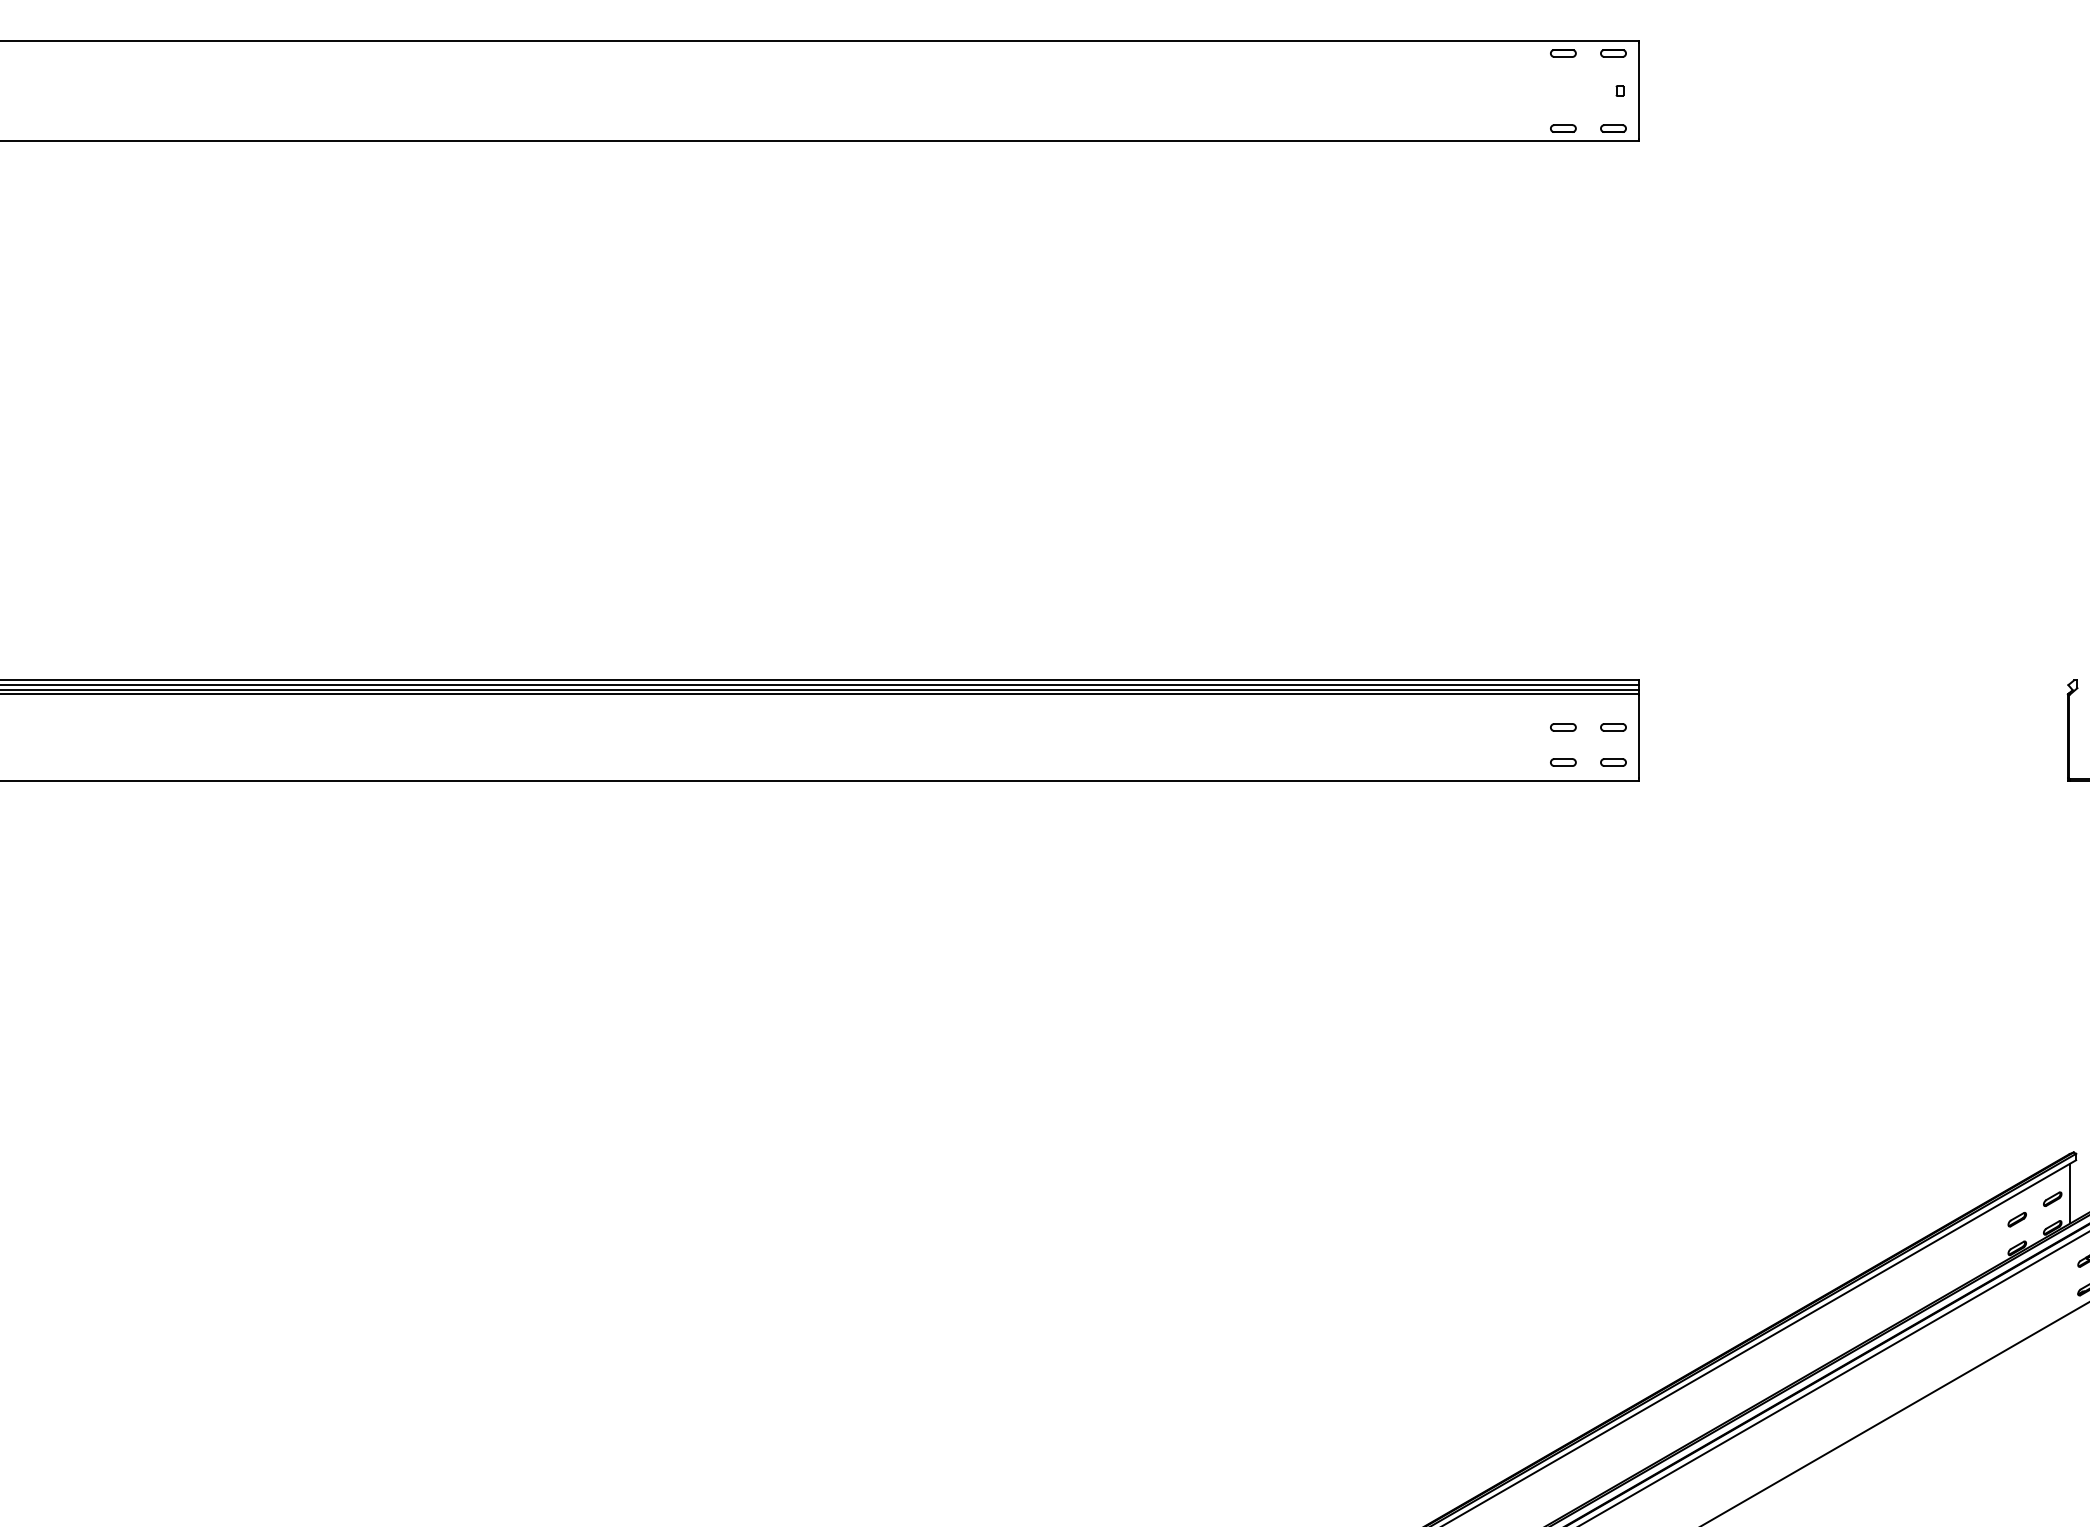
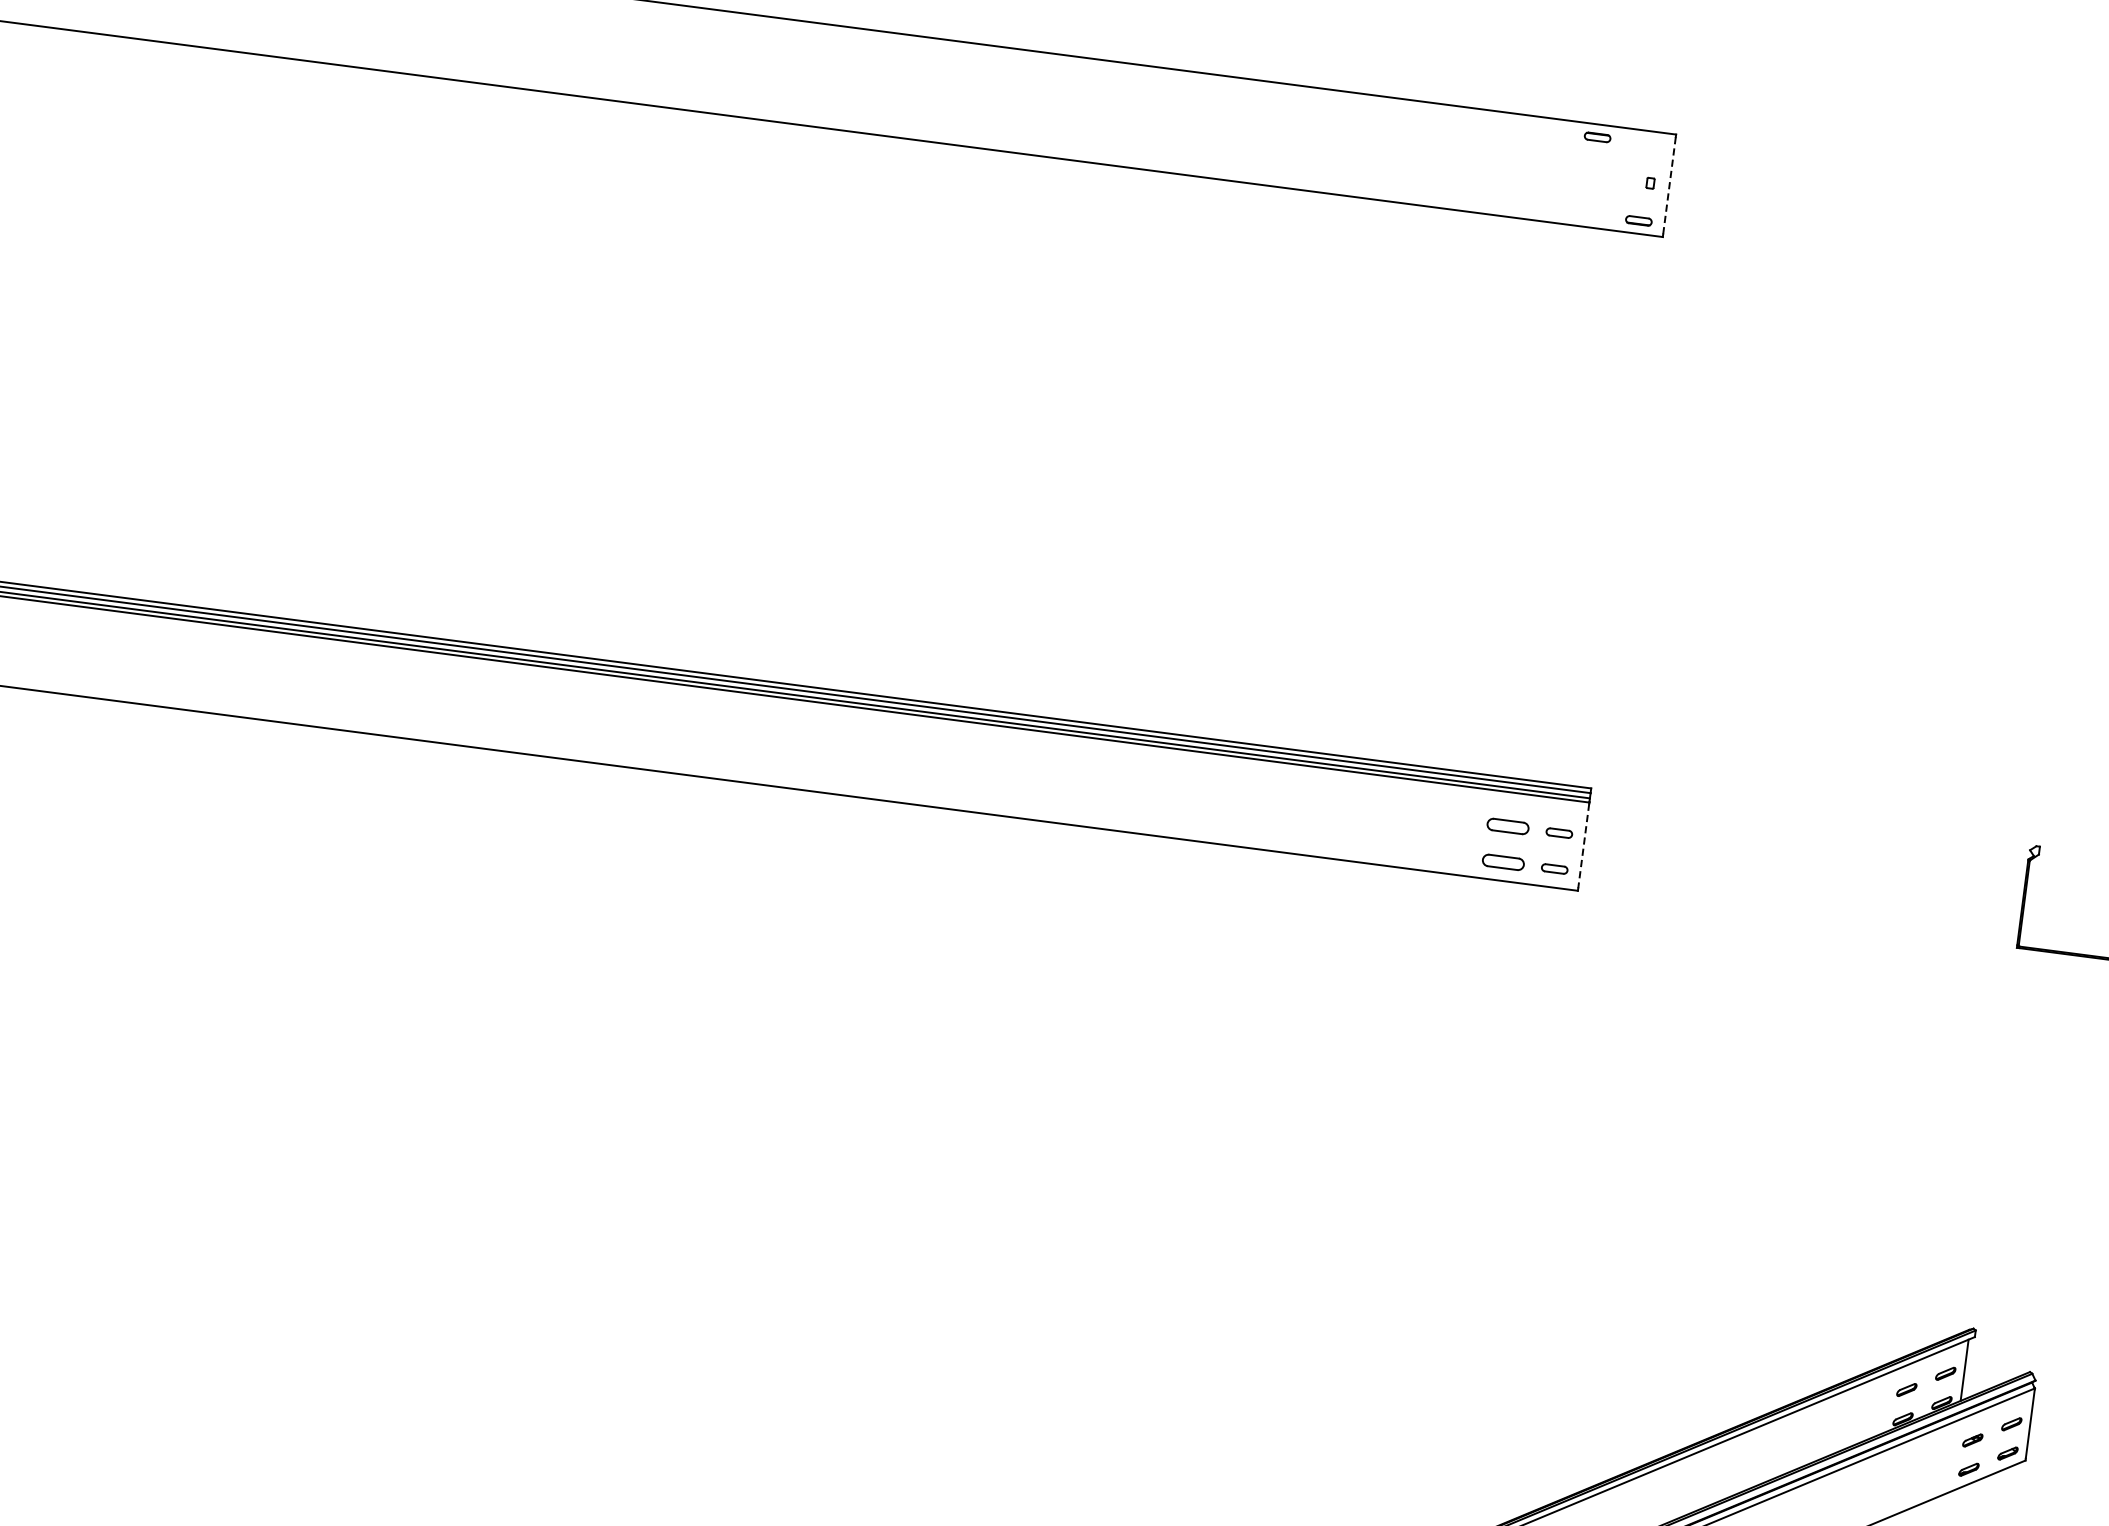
part: (1613, 53) -> (1648, 144), removed
line: (1638, 91) -> (1669, 186), solid -> dashed
part: (1563, 128) -> (1587, 214), removed
part: (1563, 727) -> (1508, 826), size x1.6
line: (1638, 737) -> (1583, 846), solid -> dashed
part: (1563, 762) -> (1503, 862), size x1.6

